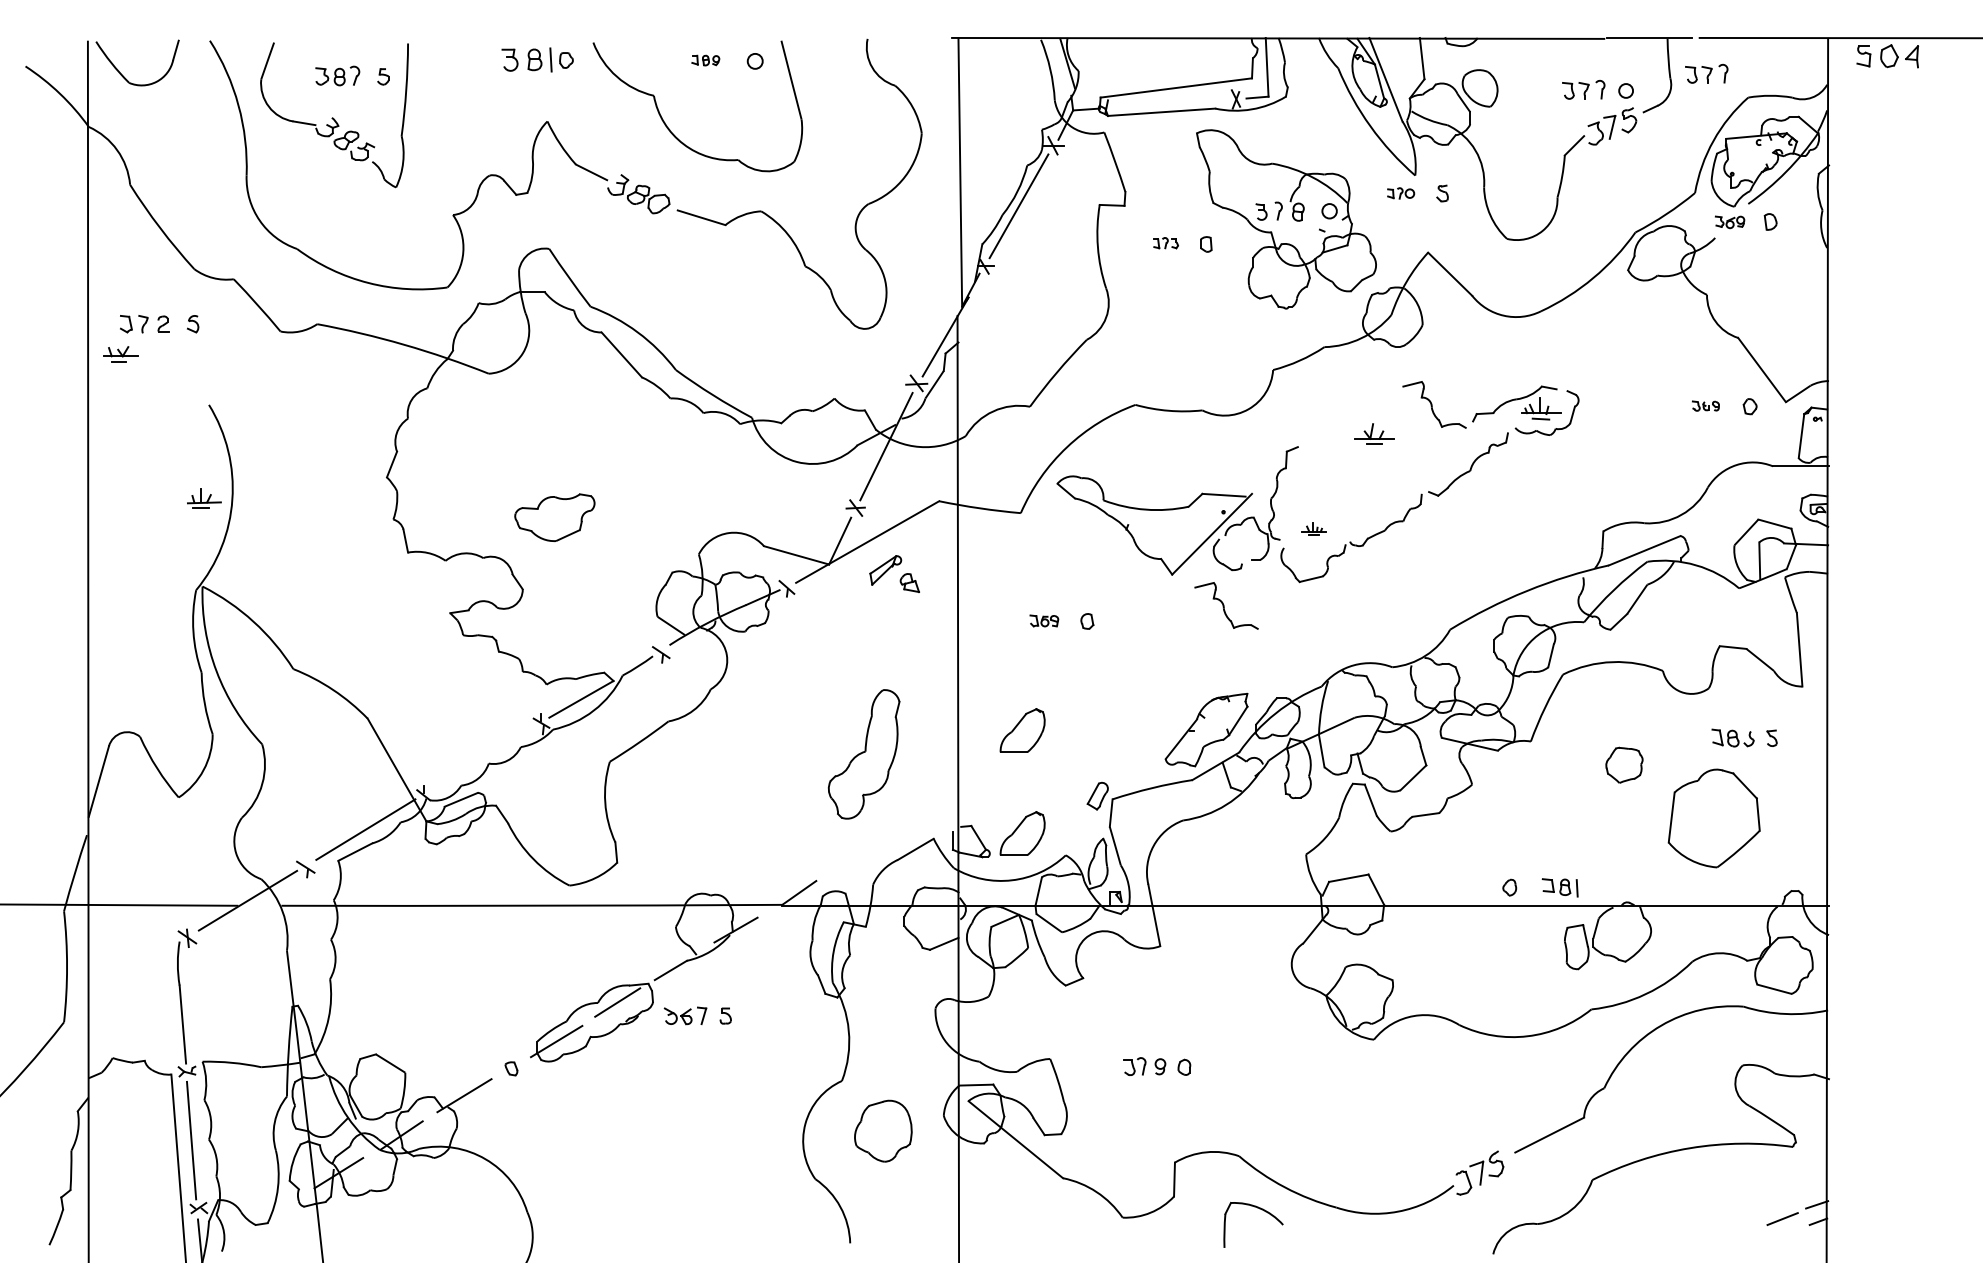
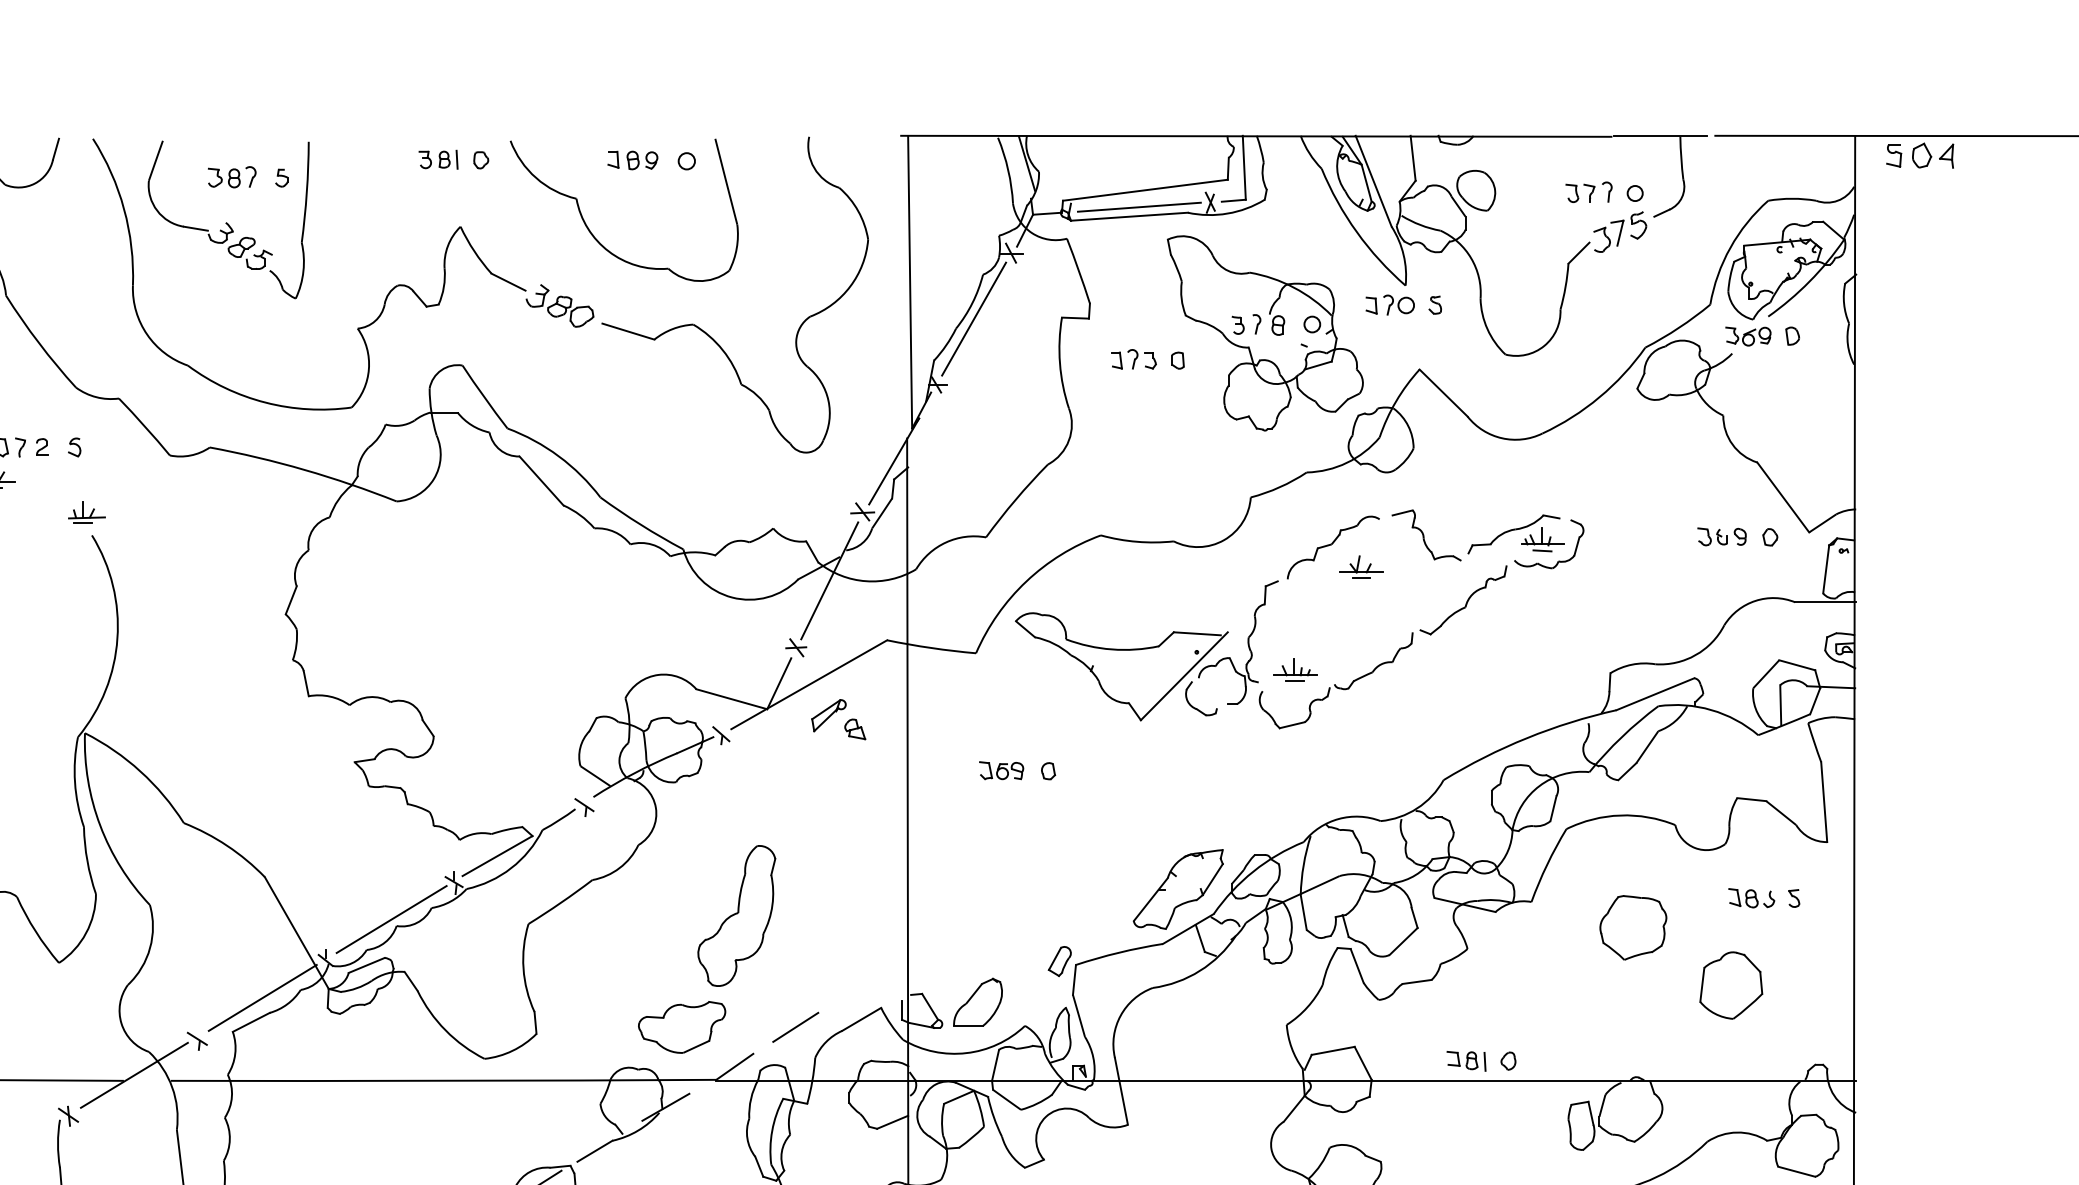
part: (527, 59) -> (438, 159), size x0.71
part: (705, 60) -> (632, 160), size x1.67
part: (1706, 73) -> (1722, 174), removed
line: (1170, 103) -> (1139, 207), added
part: (1400, 193) -> (1389, 305), size x1.67
part: (1729, 222) -> (1747, 336), size x1.43
part: (1165, 242) -> (1133, 358), size x1.67
part: (1705, 405) -> (1721, 536), size x1.67
part: (1348, 415) -> (1332, 546), added
part: (204, 498) -> (87, 513), moved
part: (554, 517) -> (681, 1027), moved
part: (1313, 528) -> (1294, 669), size x1.67
part: (1226, 605) -> (1200, 753), removed
part: (1044, 620) -> (1001, 770), size x1.43
part: (1022, 730) -> (977, 889), removed
part: (863, 754) -> (736, 916), moved
line: (483, 757) -> (390, 919), added
part: (1624, 765) -> (1633, 928), size x1.67
part: (1714, 817) -> (1731, 984), size x0.62
line: (854, 856) -> (794, 1027), added
part: (1559, 887) -> (1465, 1060), moved

